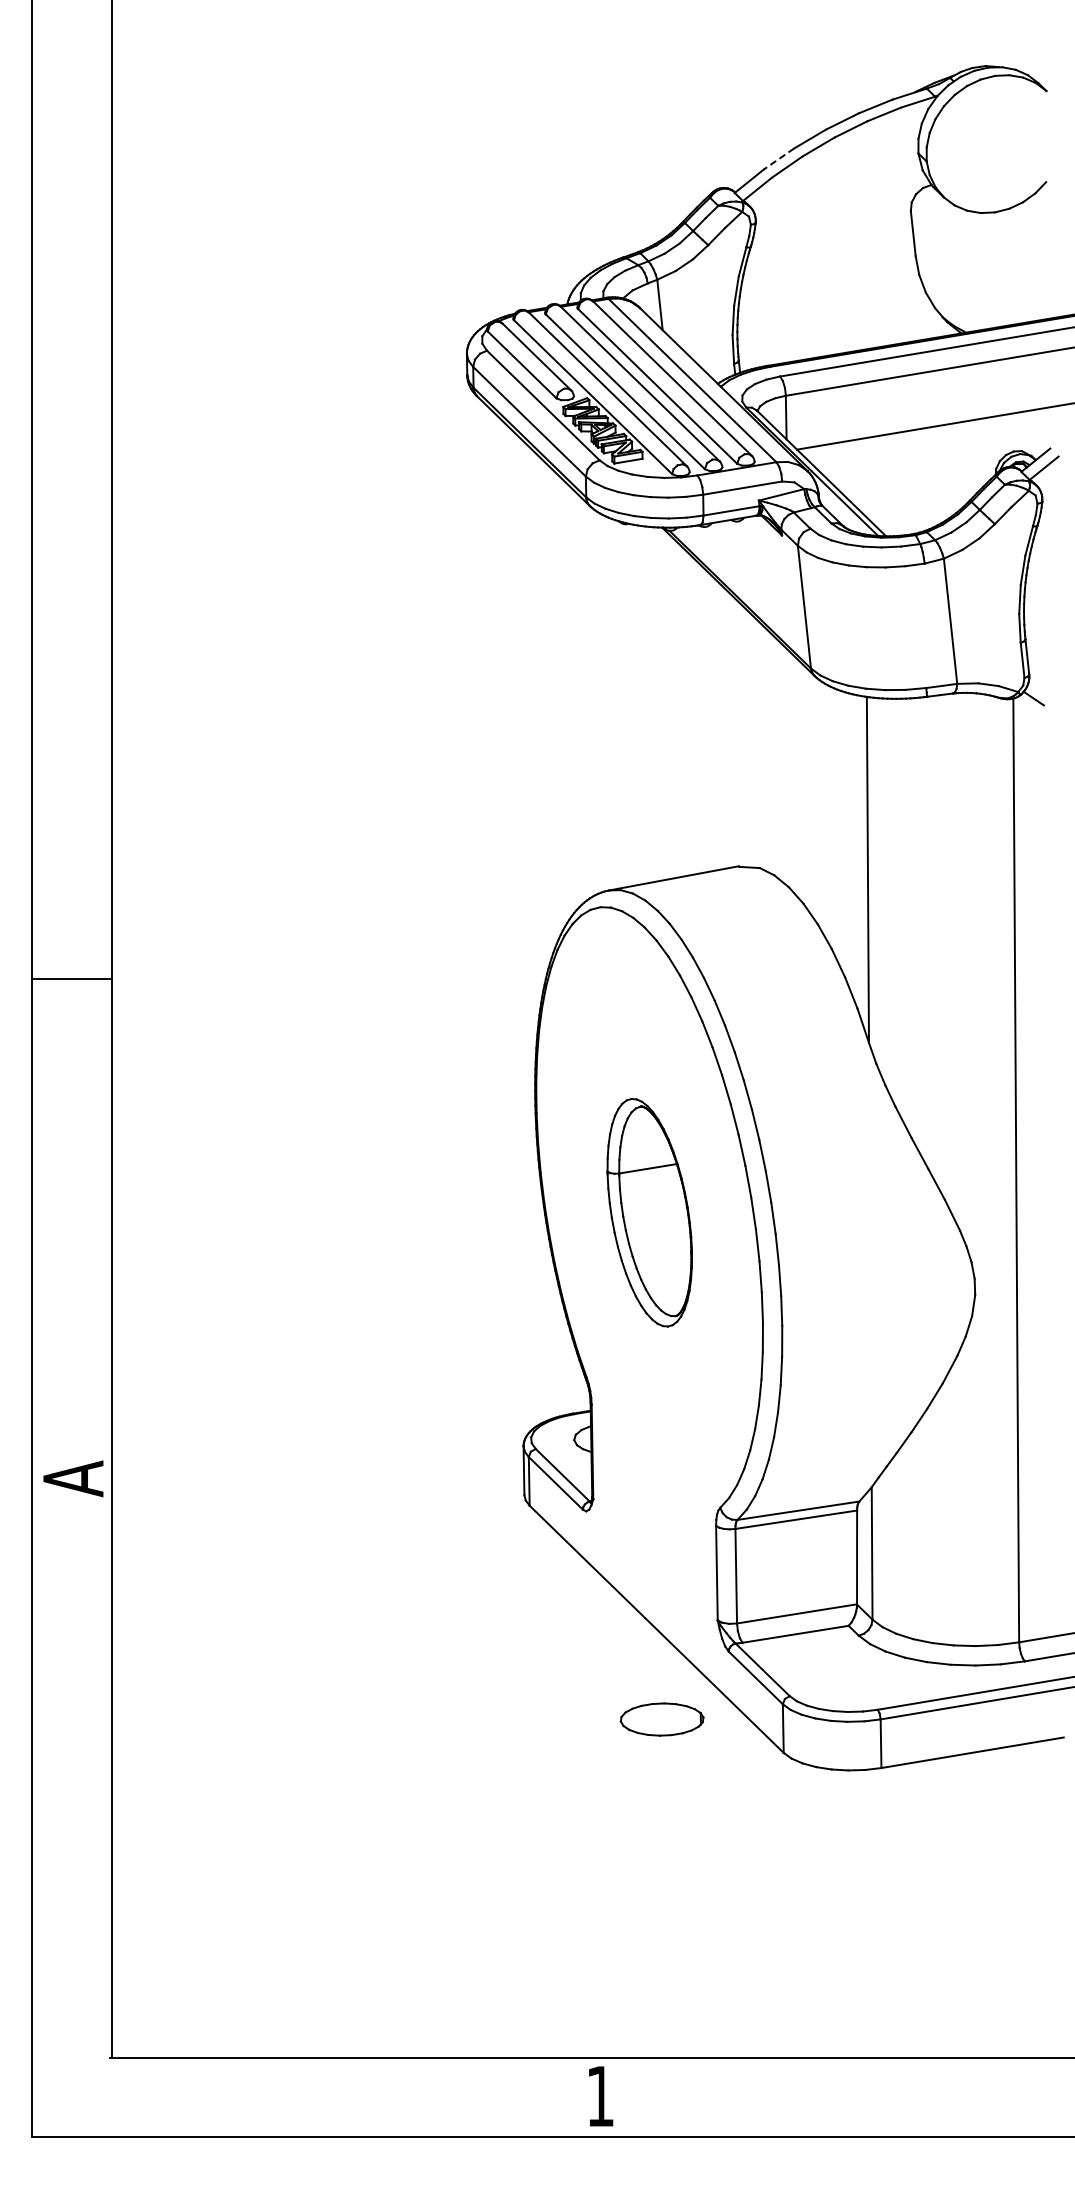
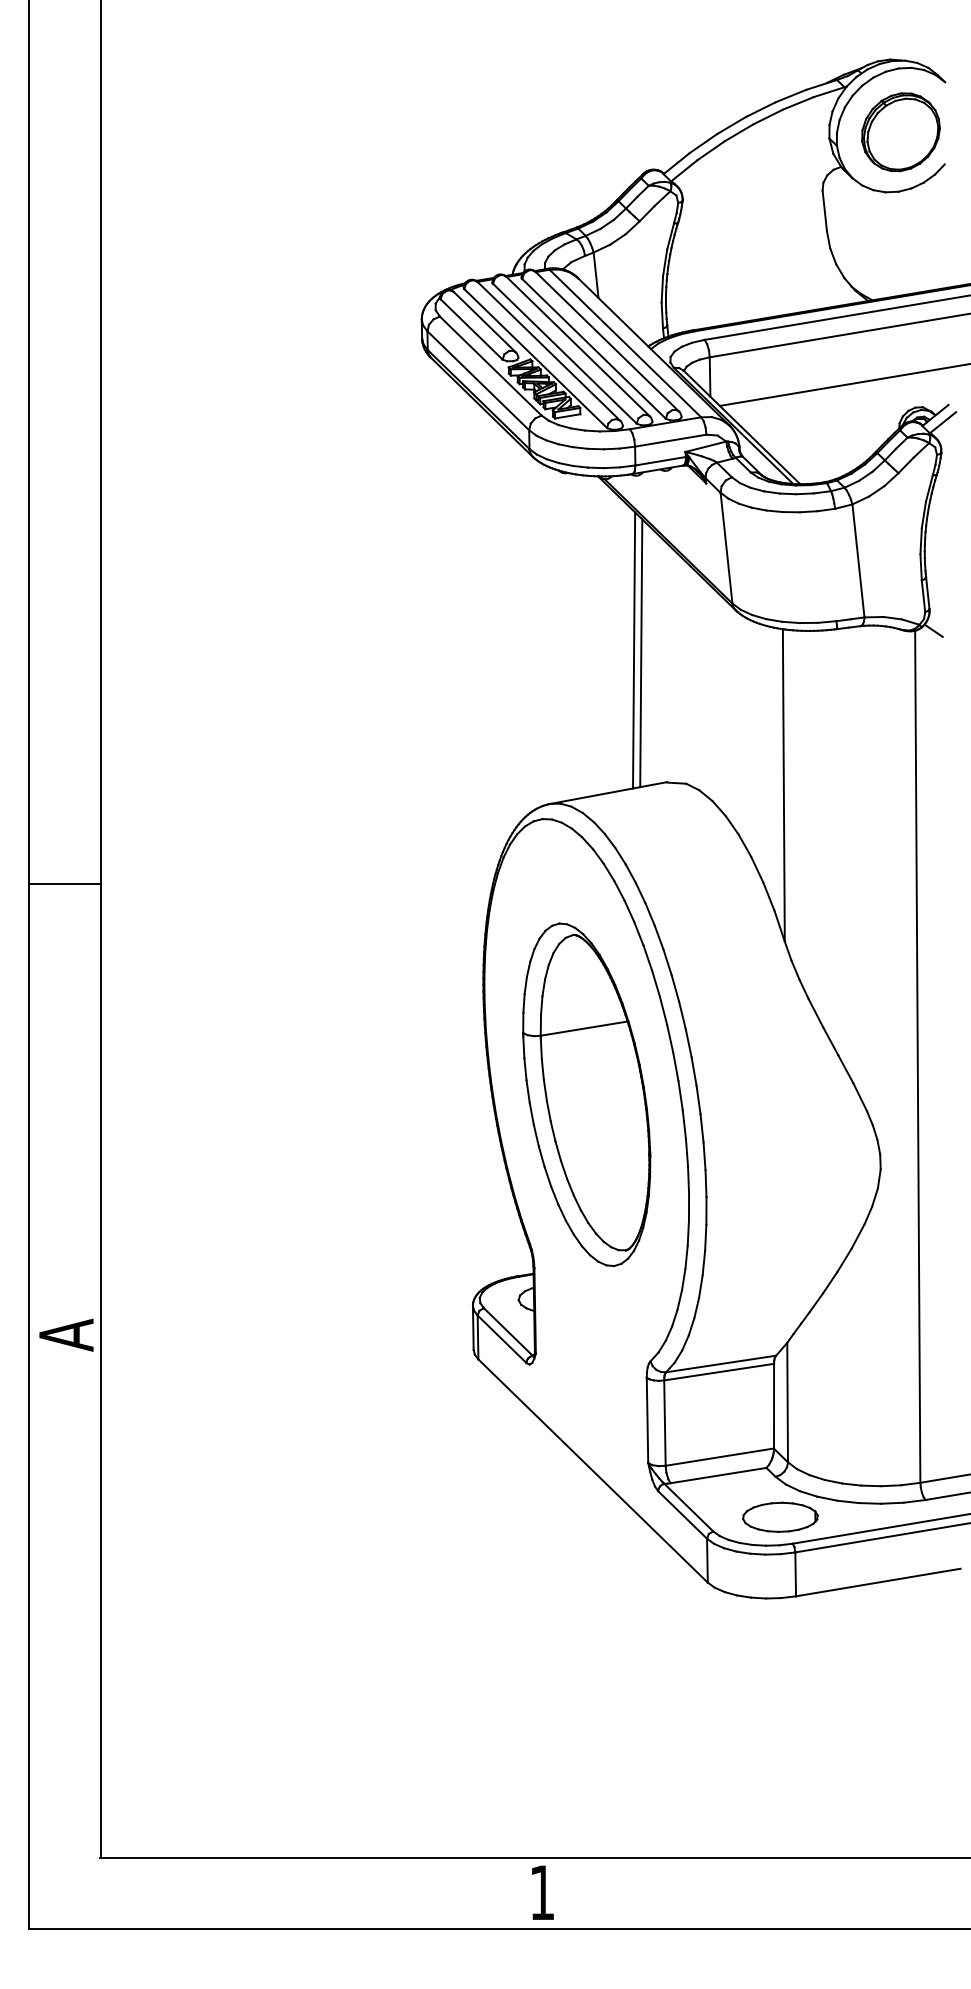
part: (997, 146) -> (900, 132), added
line: (779, 159) -> (704, 143), dashed -> solid
line: (701, 720) -> (633, 650), added
line: (709, 723) -> (640, 653), added
part: (649, 1212) -> (586, 1094), size x1.67
part: (661, 1719) -> (779, 1517), moved

